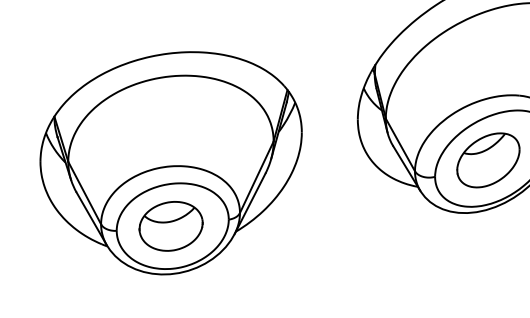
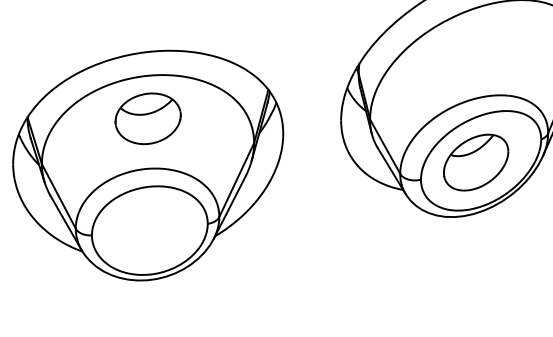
part: (170, 226) -> (147, 118), moved

